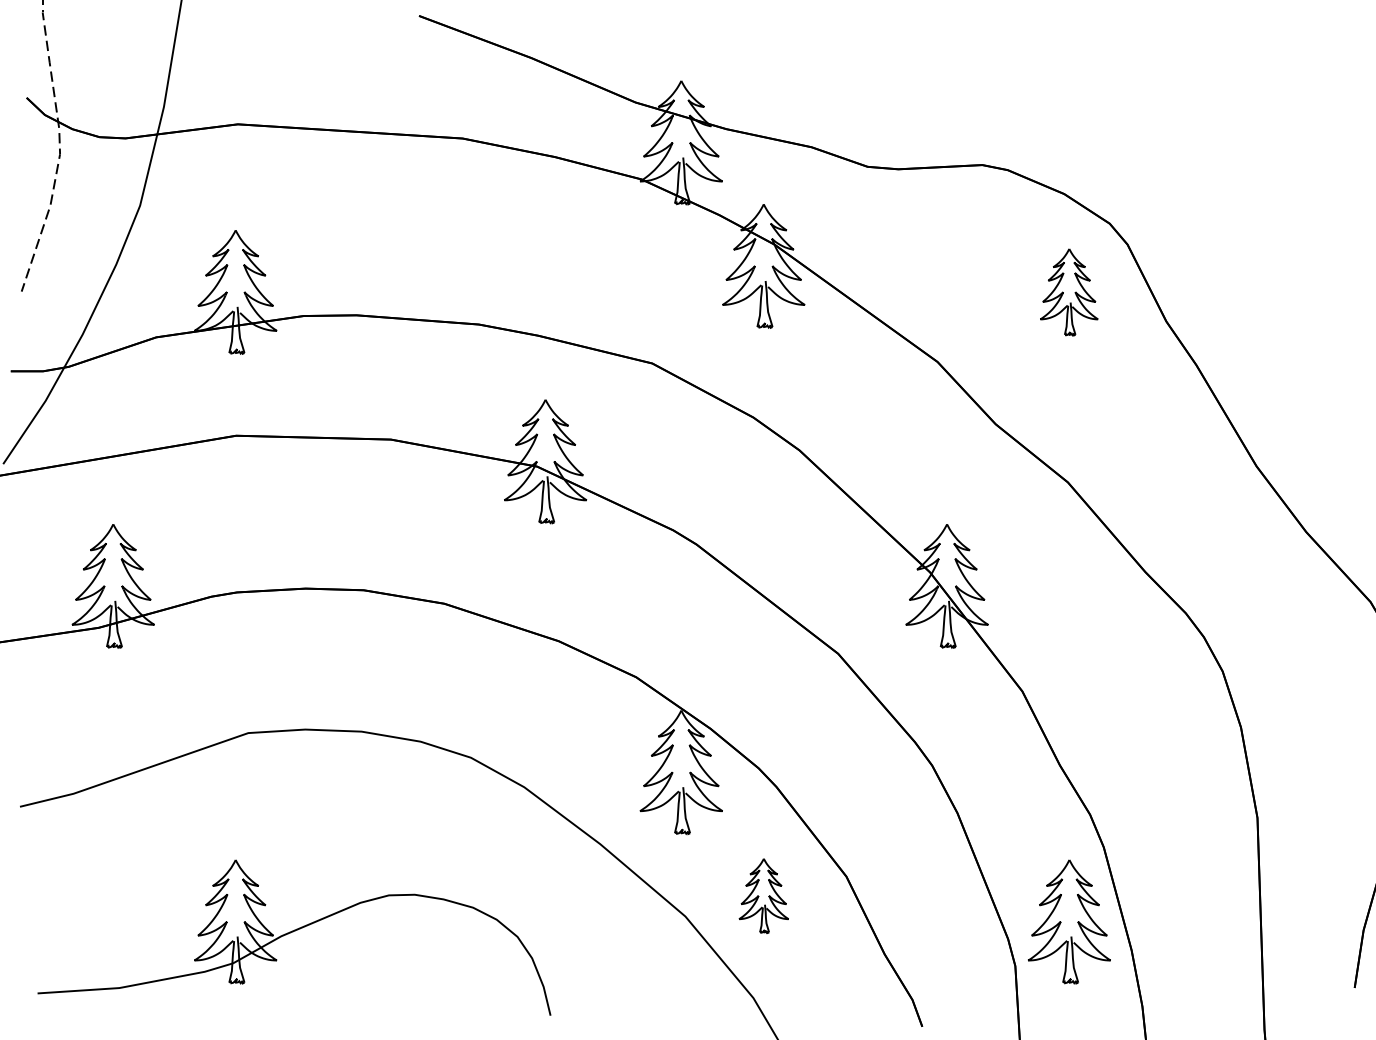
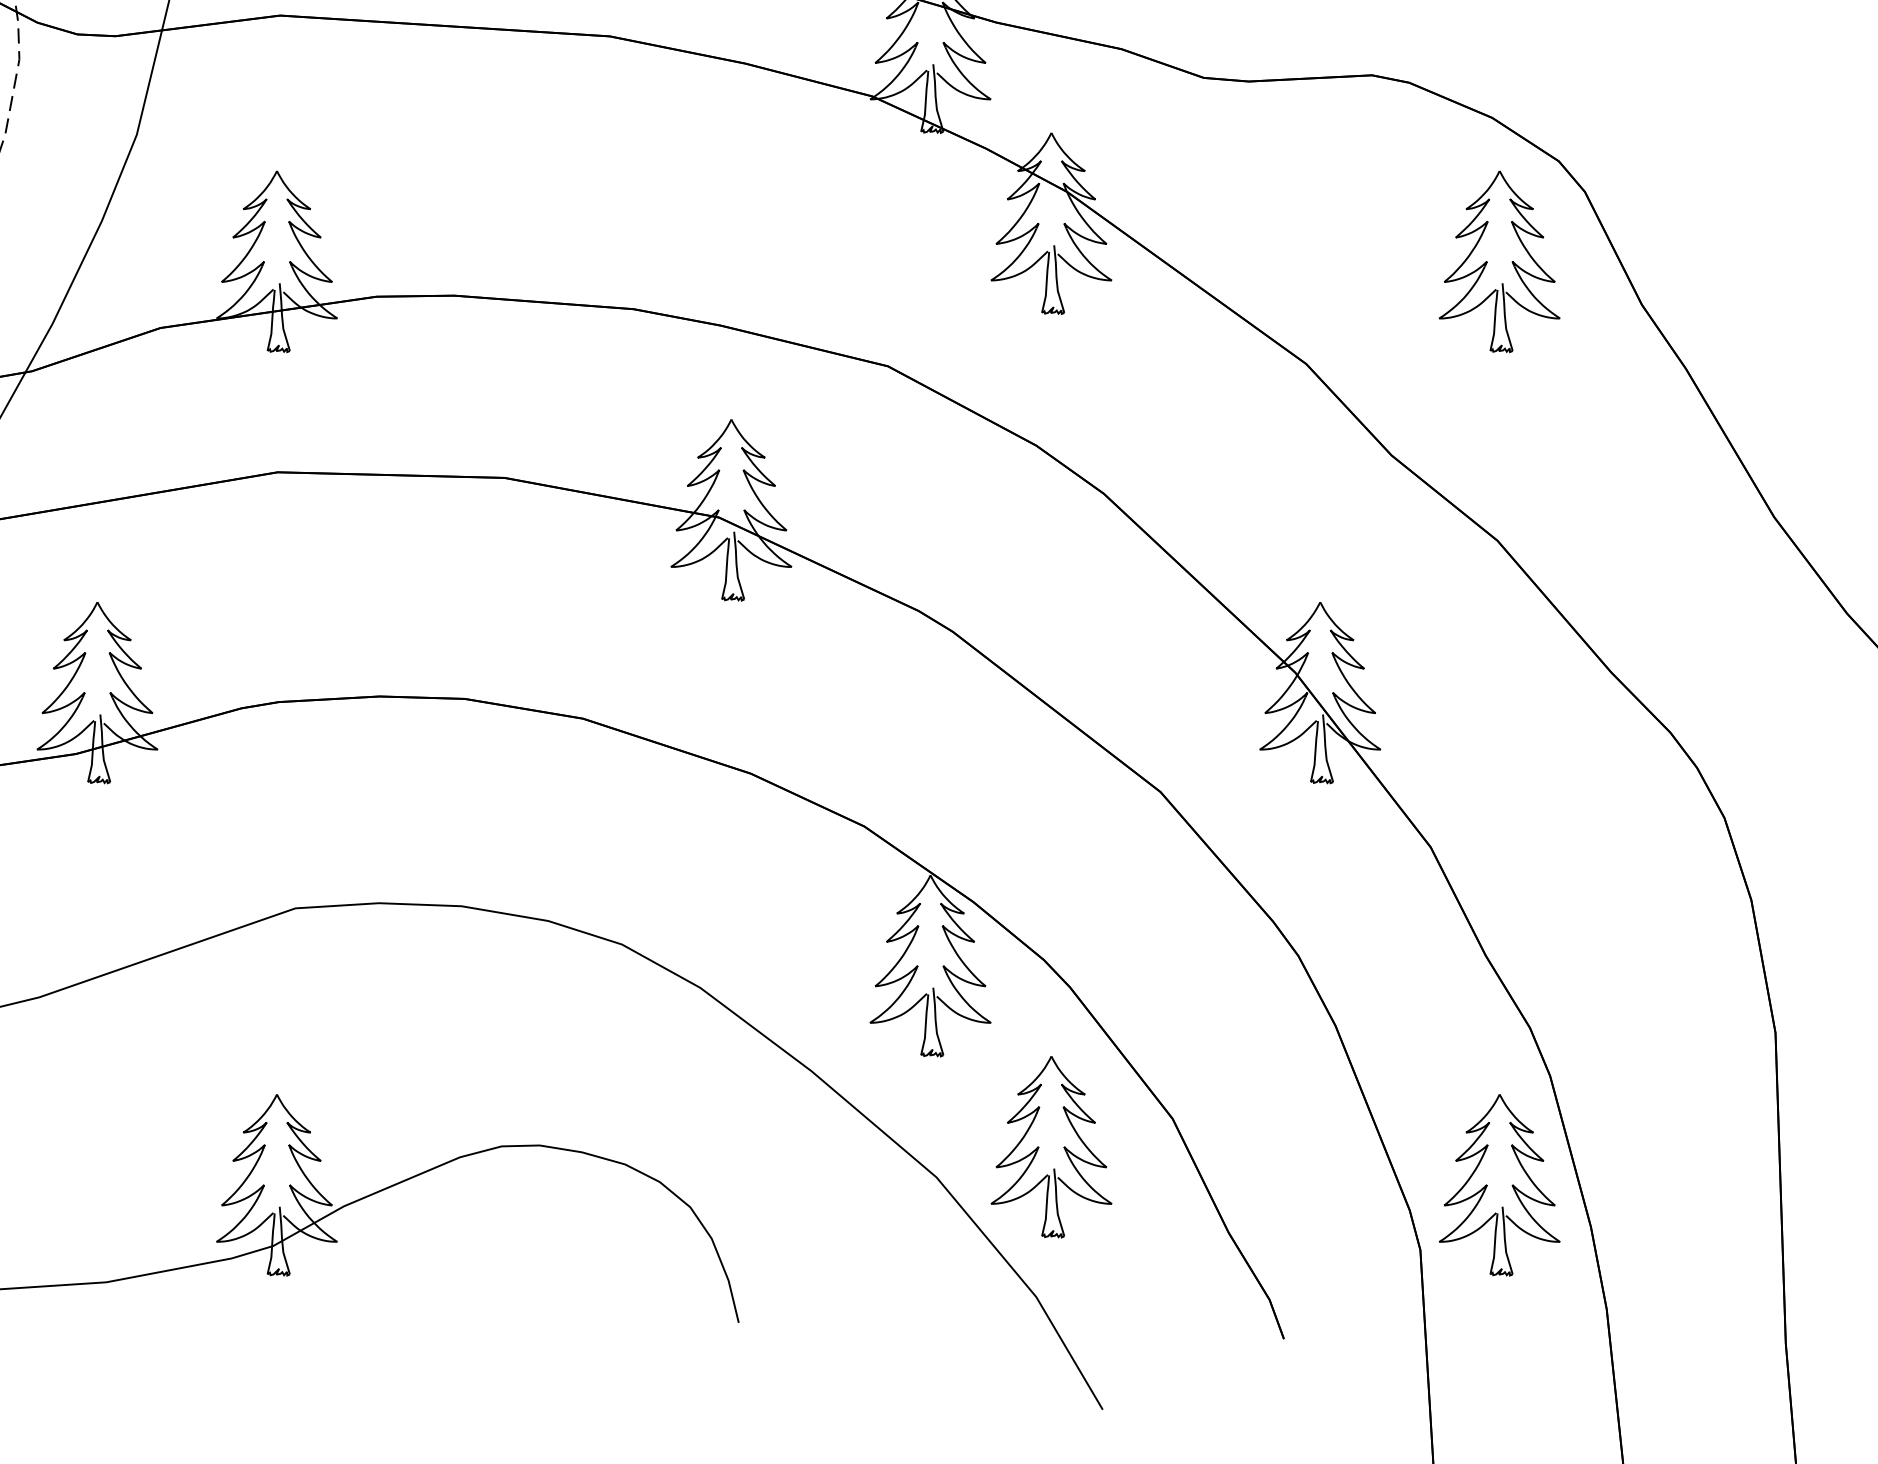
part: (1068, 292) -> (1498, 262), size x1.43
part: (763, 895) -> (1051, 1146), size x1.67

